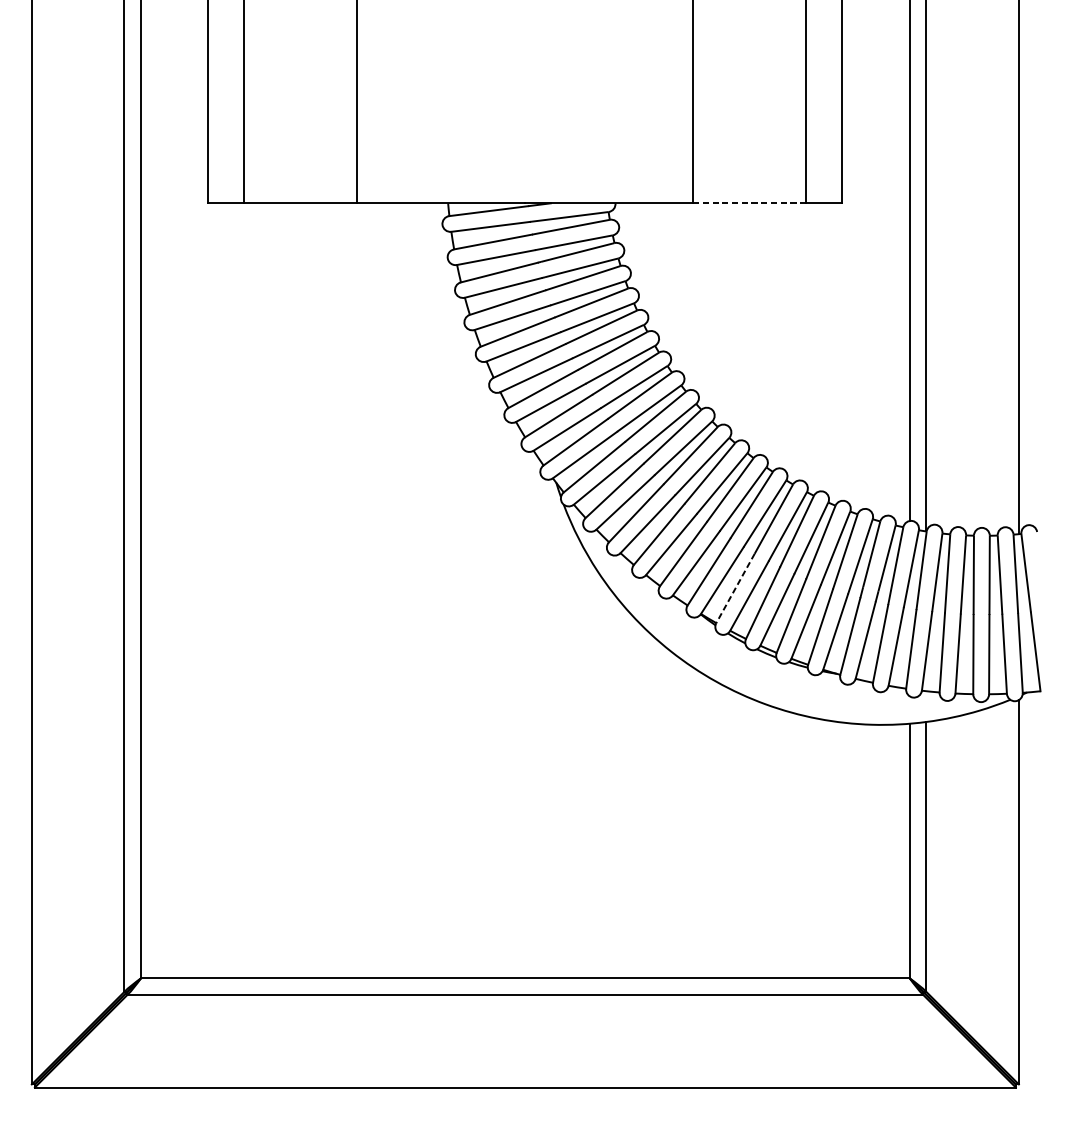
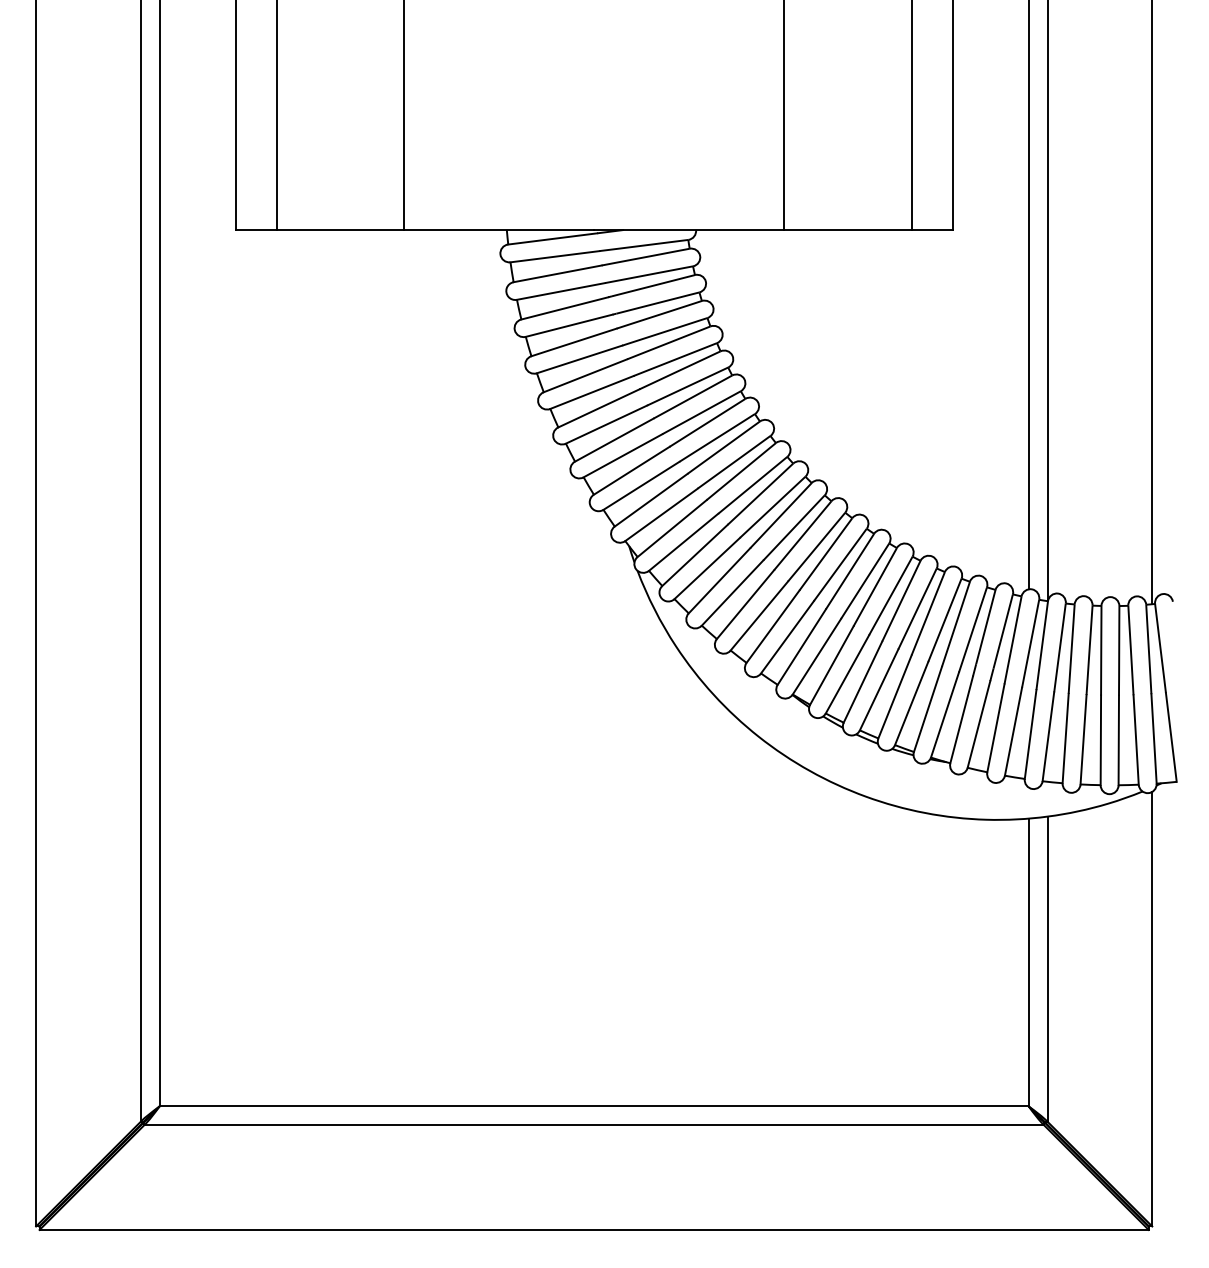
line: (750, 202) -> (848, 229), dashed -> solid
line: (735, 588) -> (831, 665), dashed -> solid

